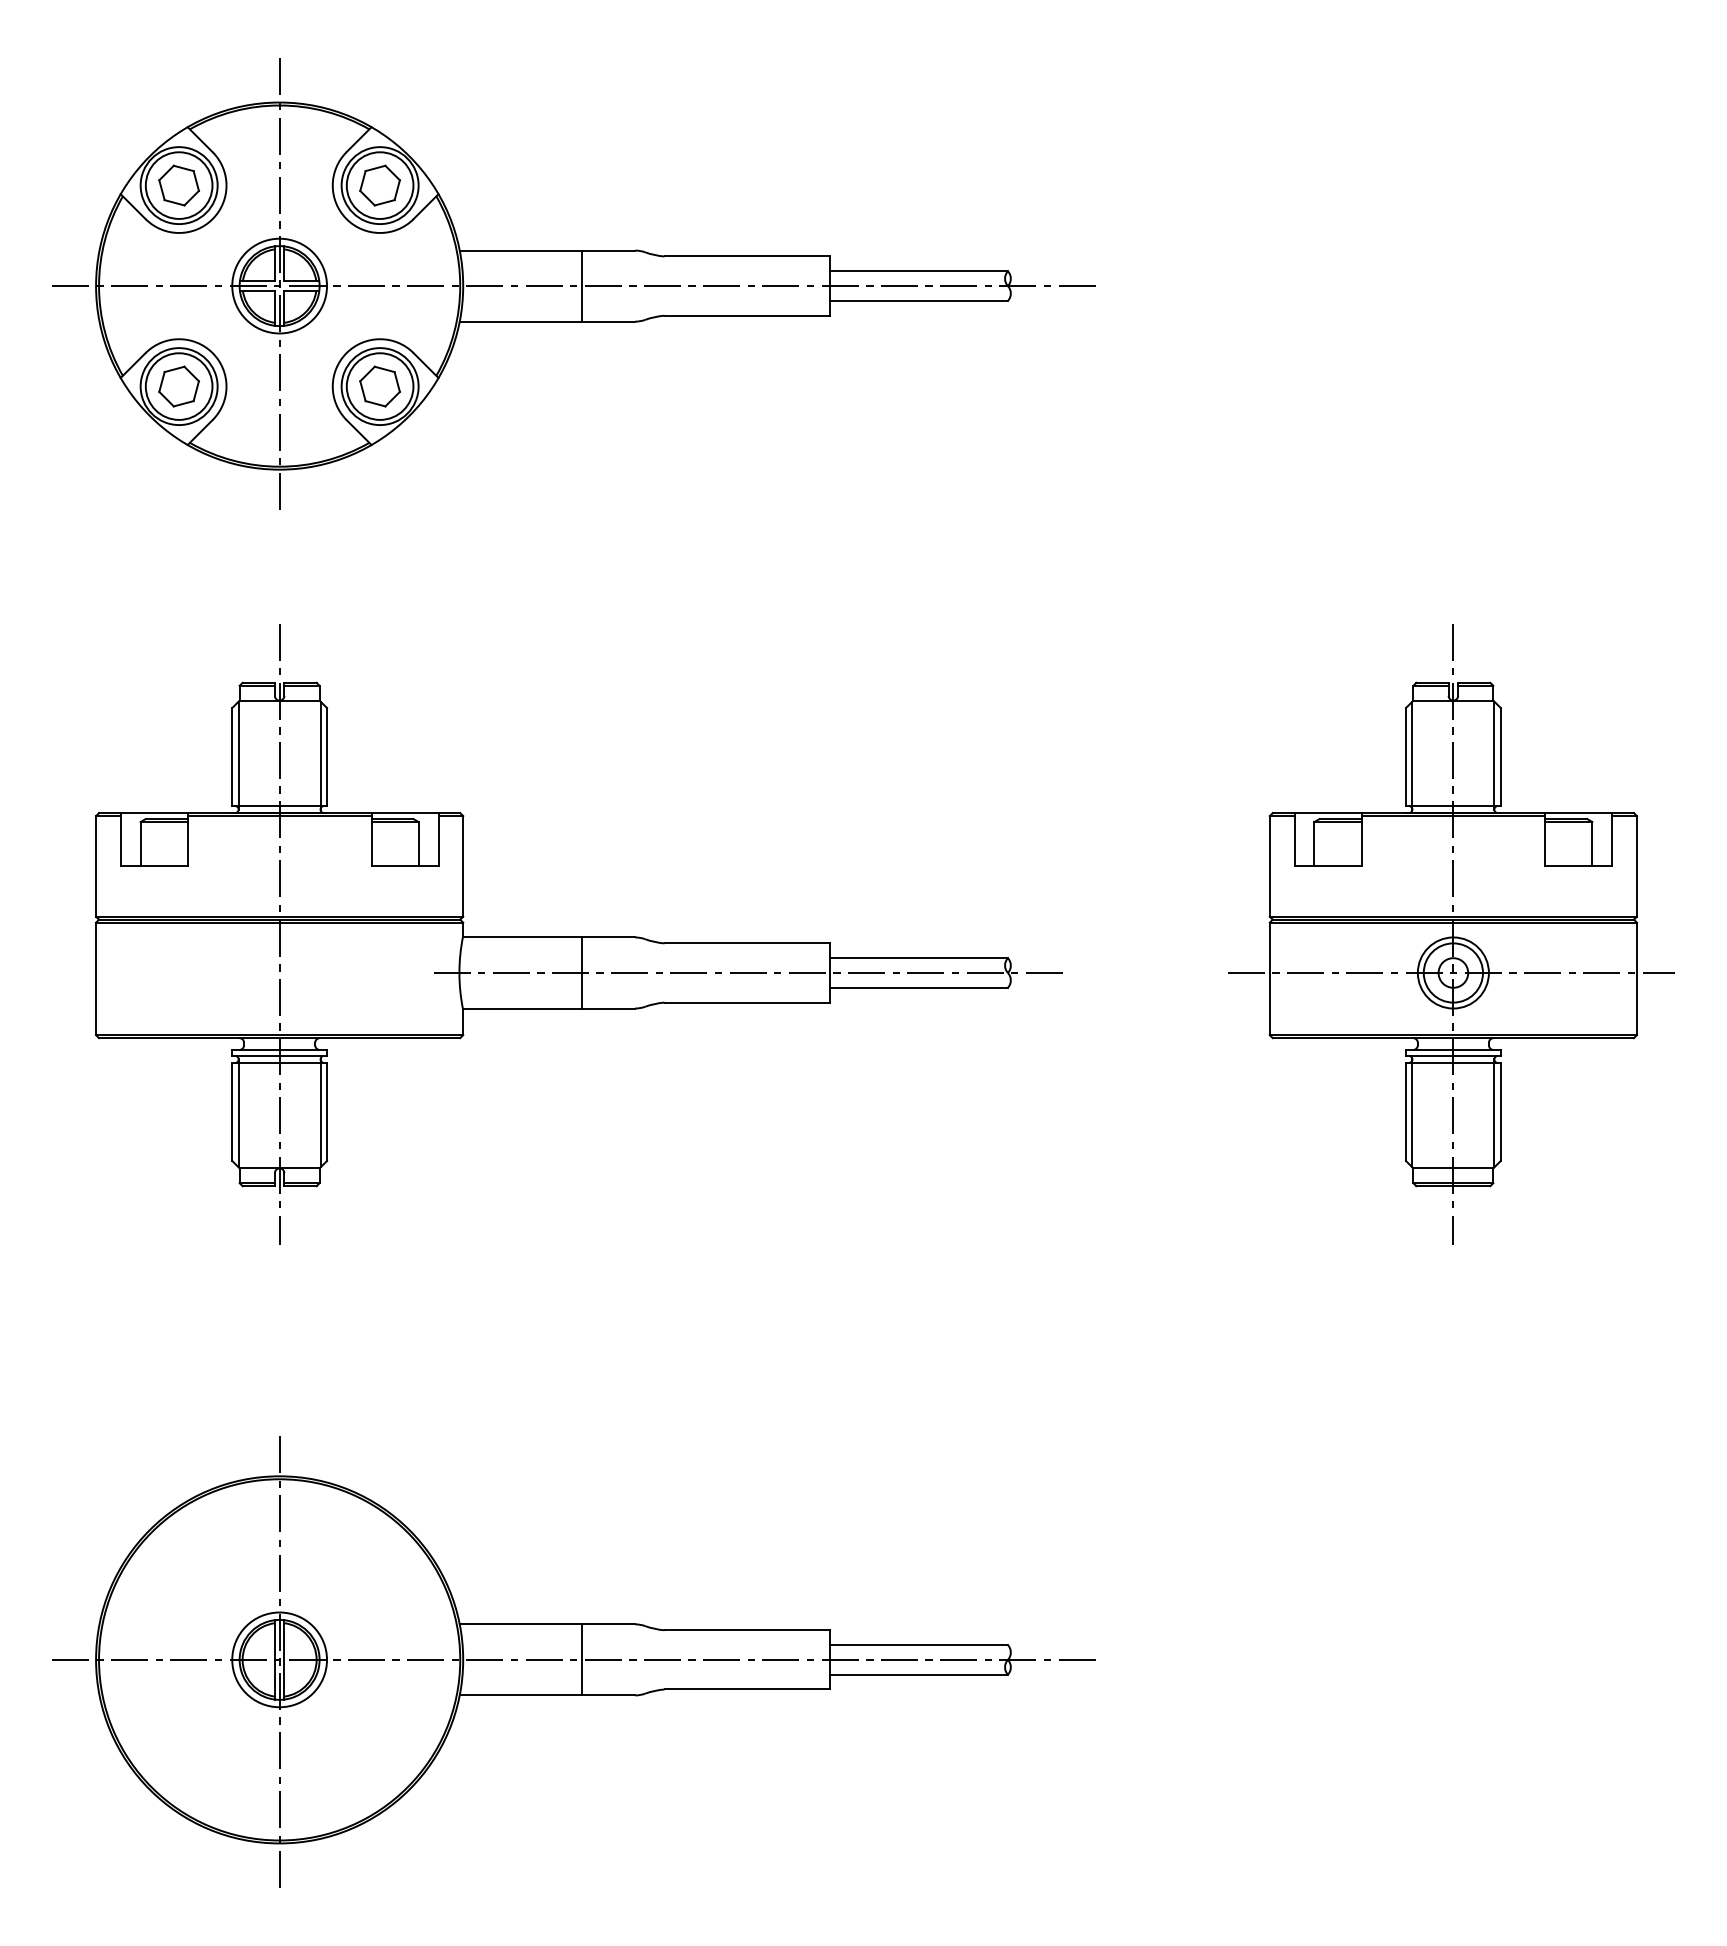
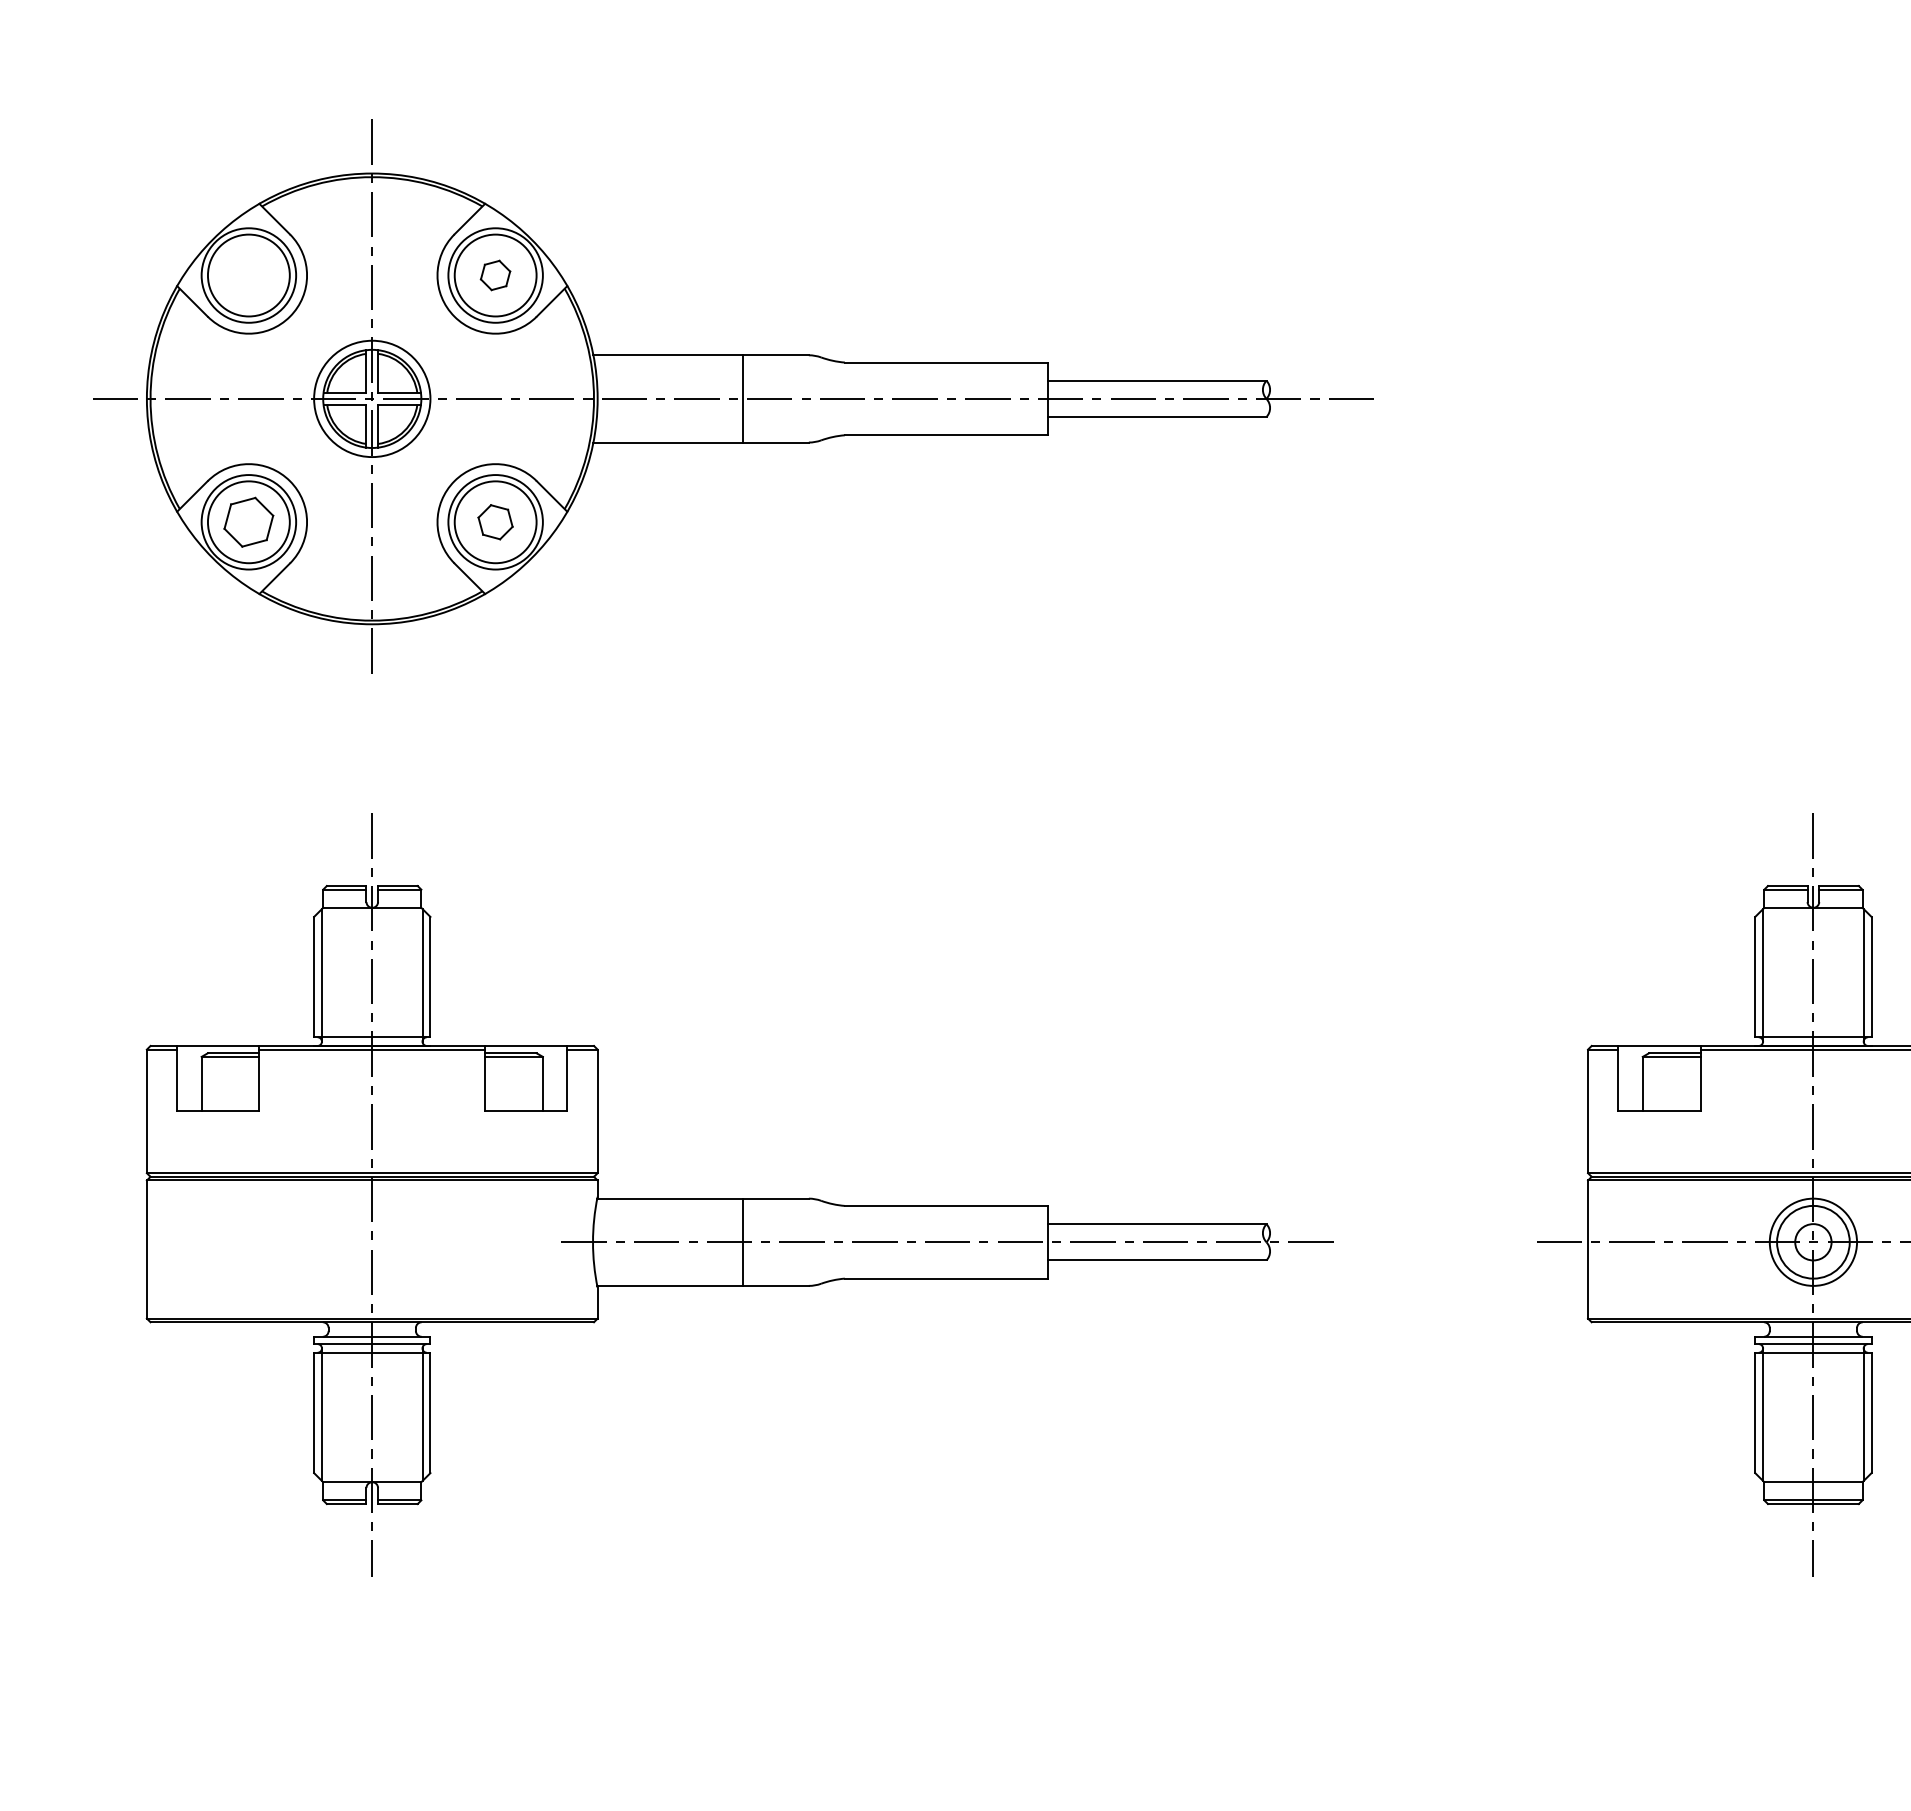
part: (178, 185) -> (248, 275), removed
part: (379, 185) -> (494, 275), size x0.6
part: (379, 386) -> (494, 522), size x0.7

